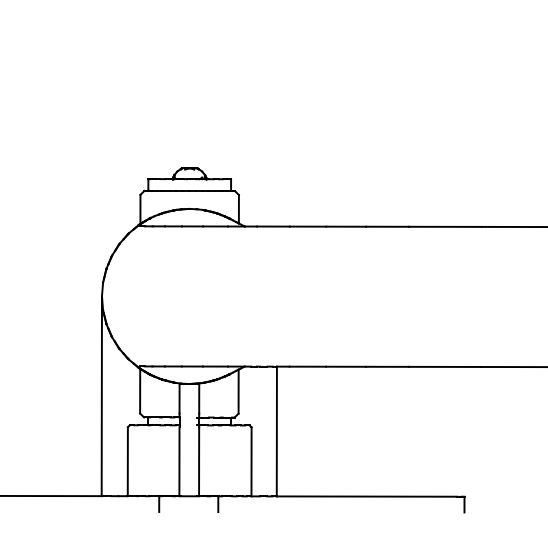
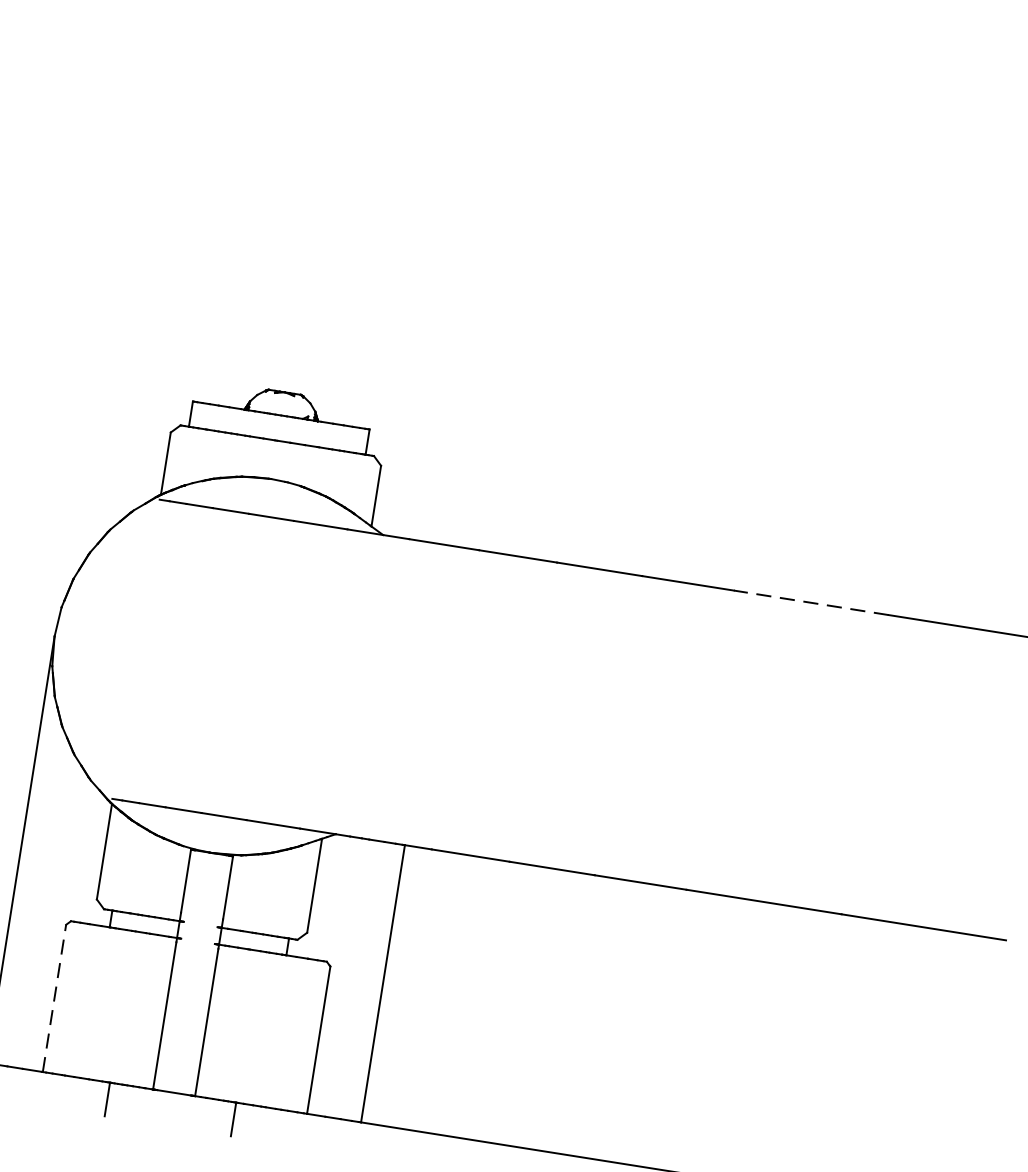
line: (444, 226) -> (809, 601), solid -> dashed
line: (127, 461) -> (53, 997), solid -> dashed

